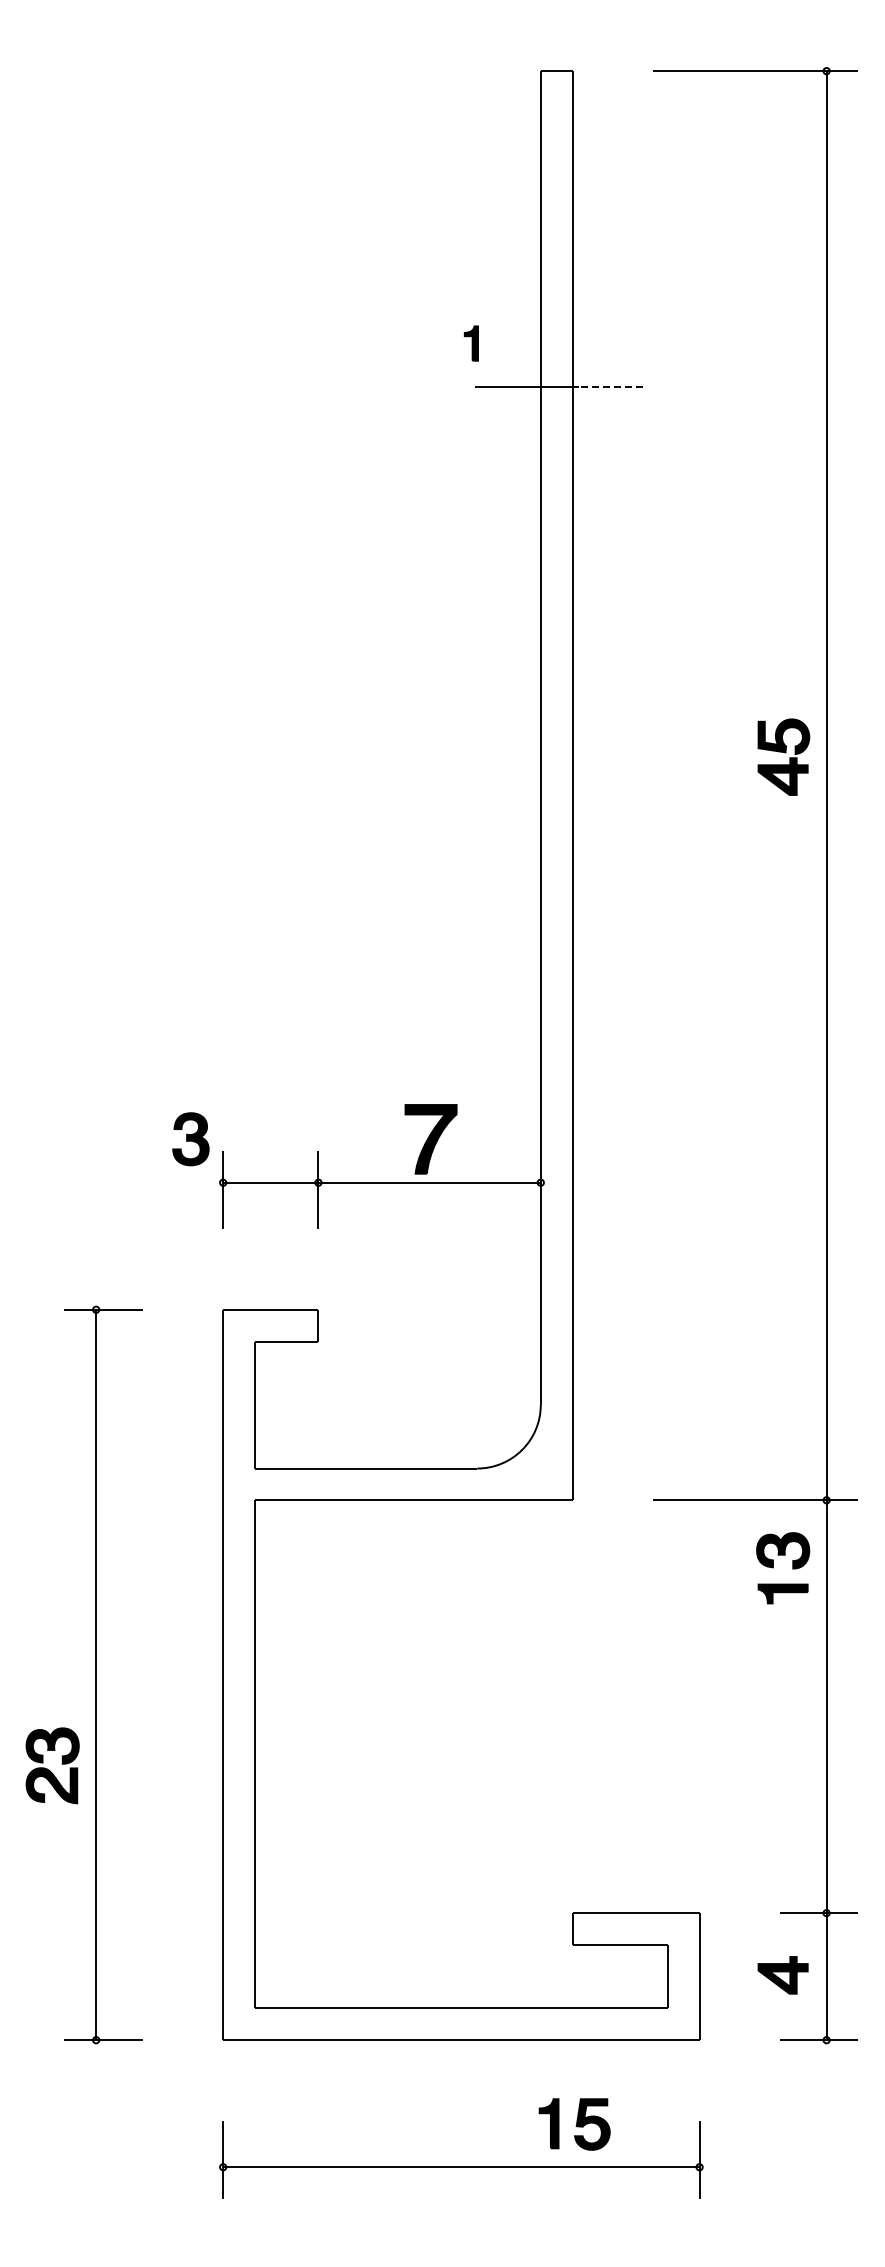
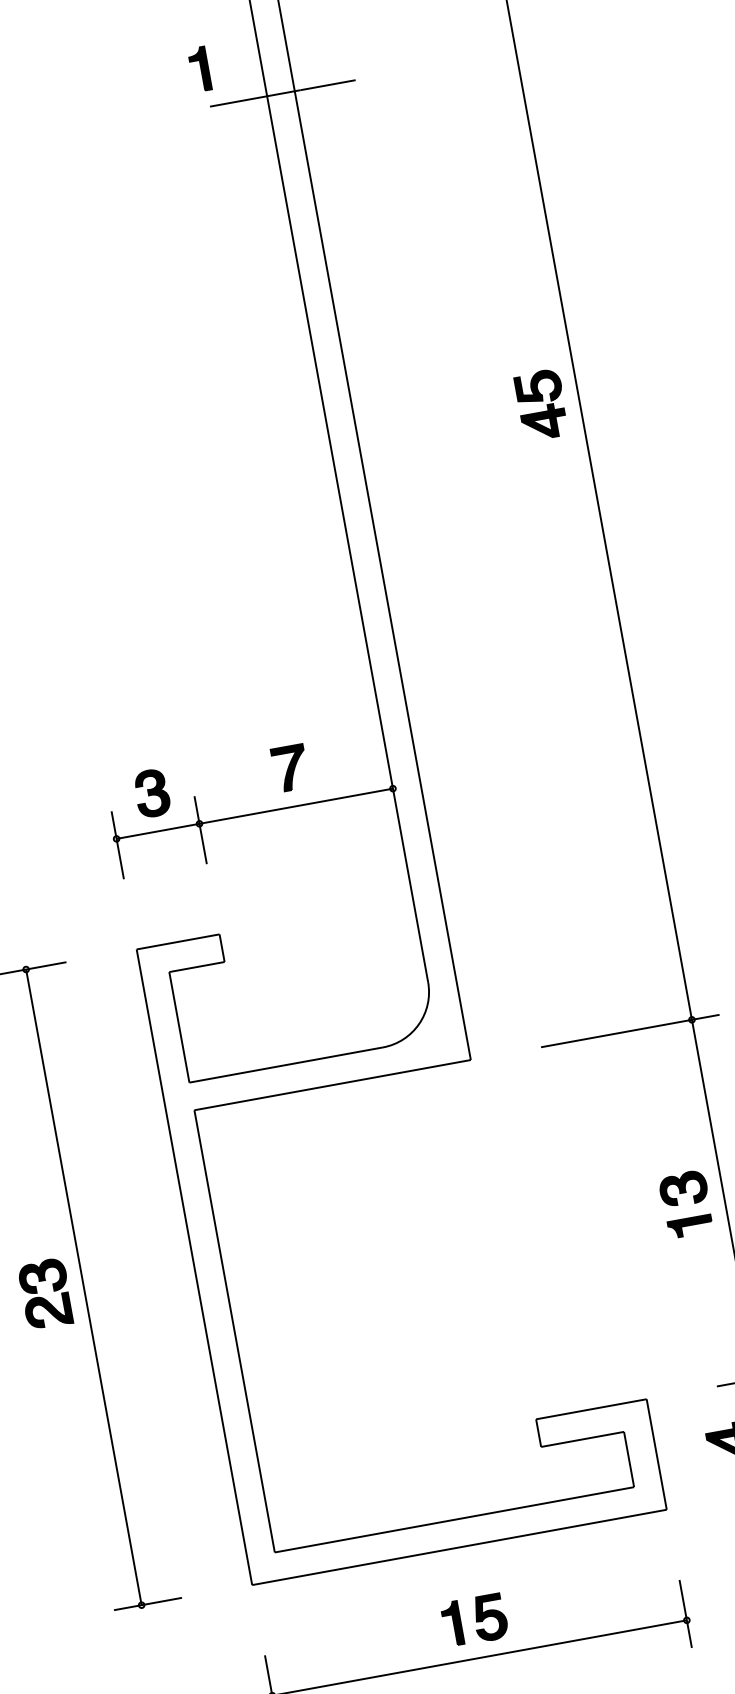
part: (471, 343) -> (199, 69), size x1.43
line: (610, 387) -> (327, 85), dashed -> solid
part: (783, 756) -> (541, 404), moved
part: (430, 1138) -> (290, 767), size x0.71
part: (190, 1139) -> (151, 793), moved
part: (792, 1568) -> (694, 1202), moved
part: (52, 1765) -> (45, 1293), moved
part: (574, 2124) -> (474, 1620), moved

